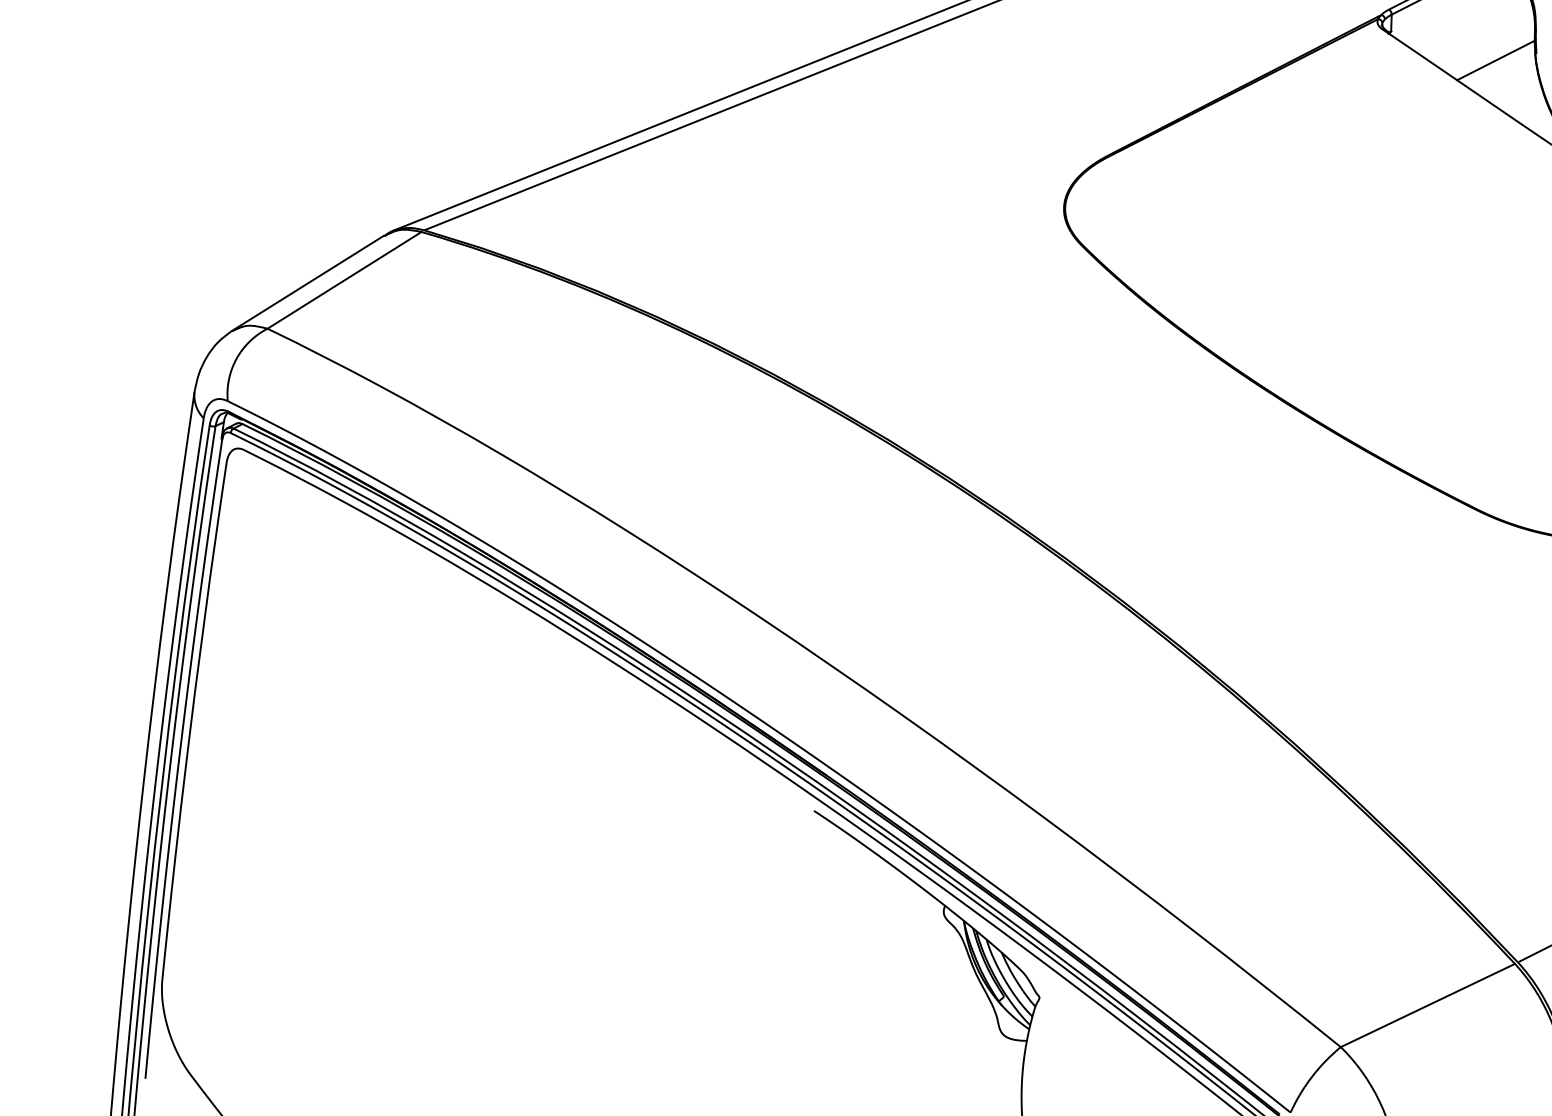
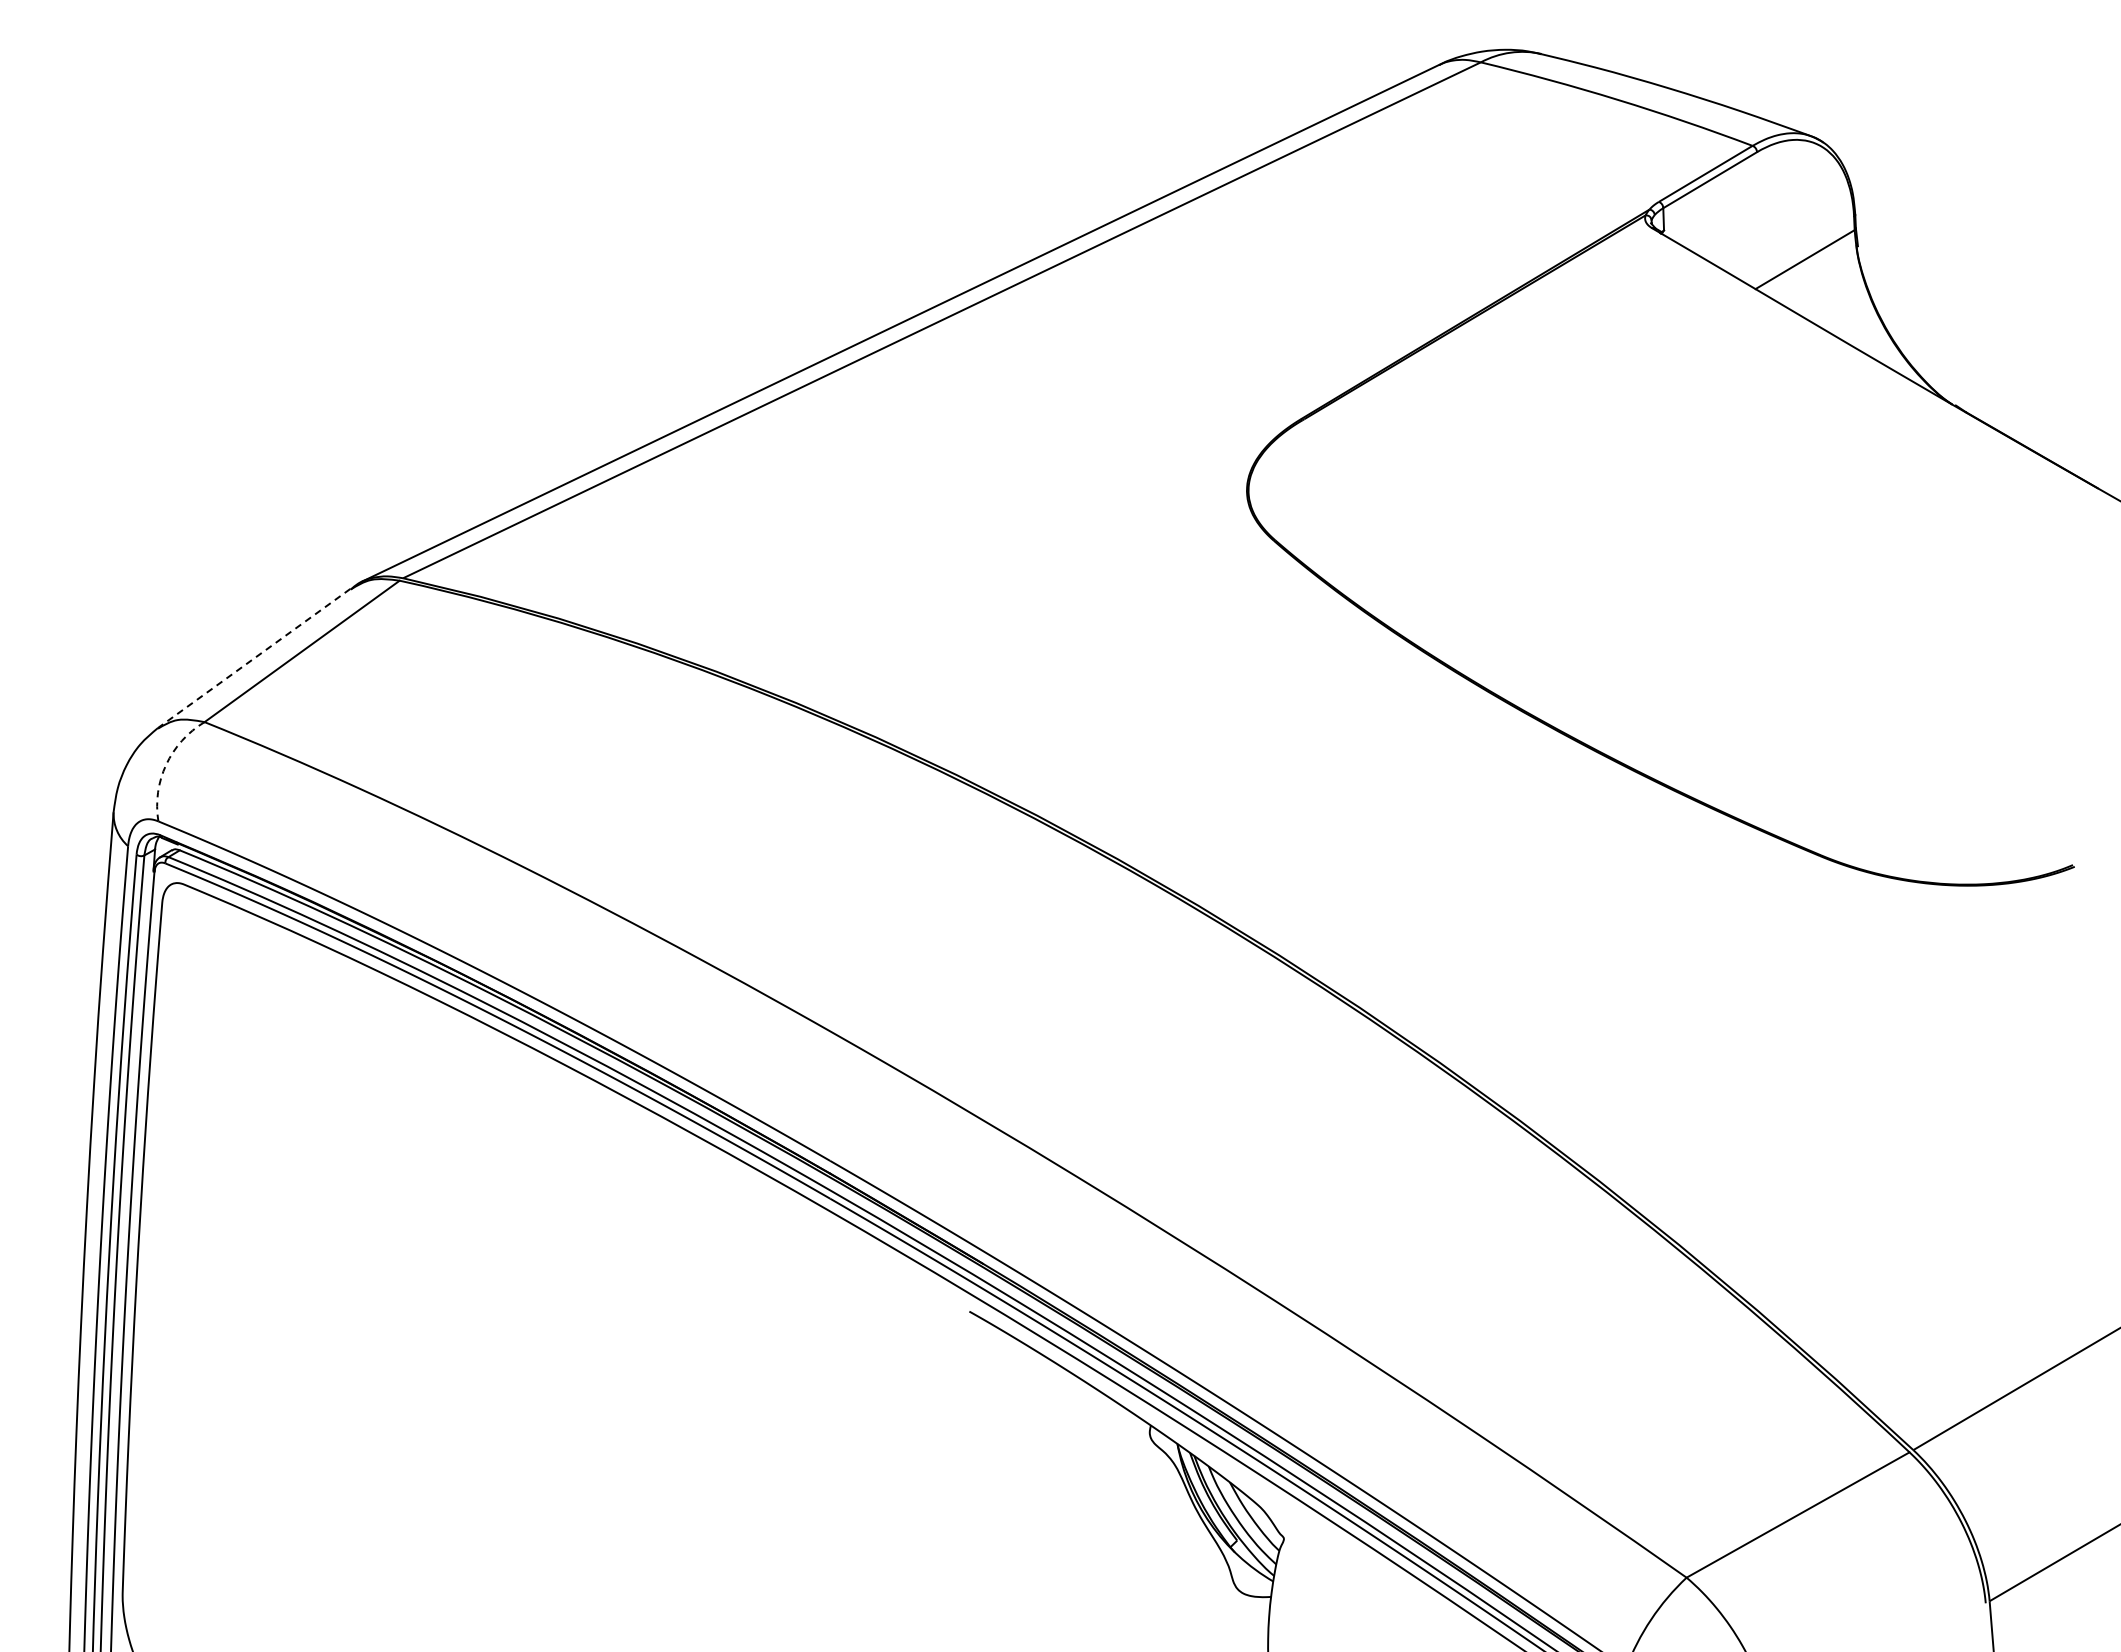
line: (308, 283) -> (254, 658), solid -> dashed
arc: (236, 358) -> (166, 764), solid -> dashed

